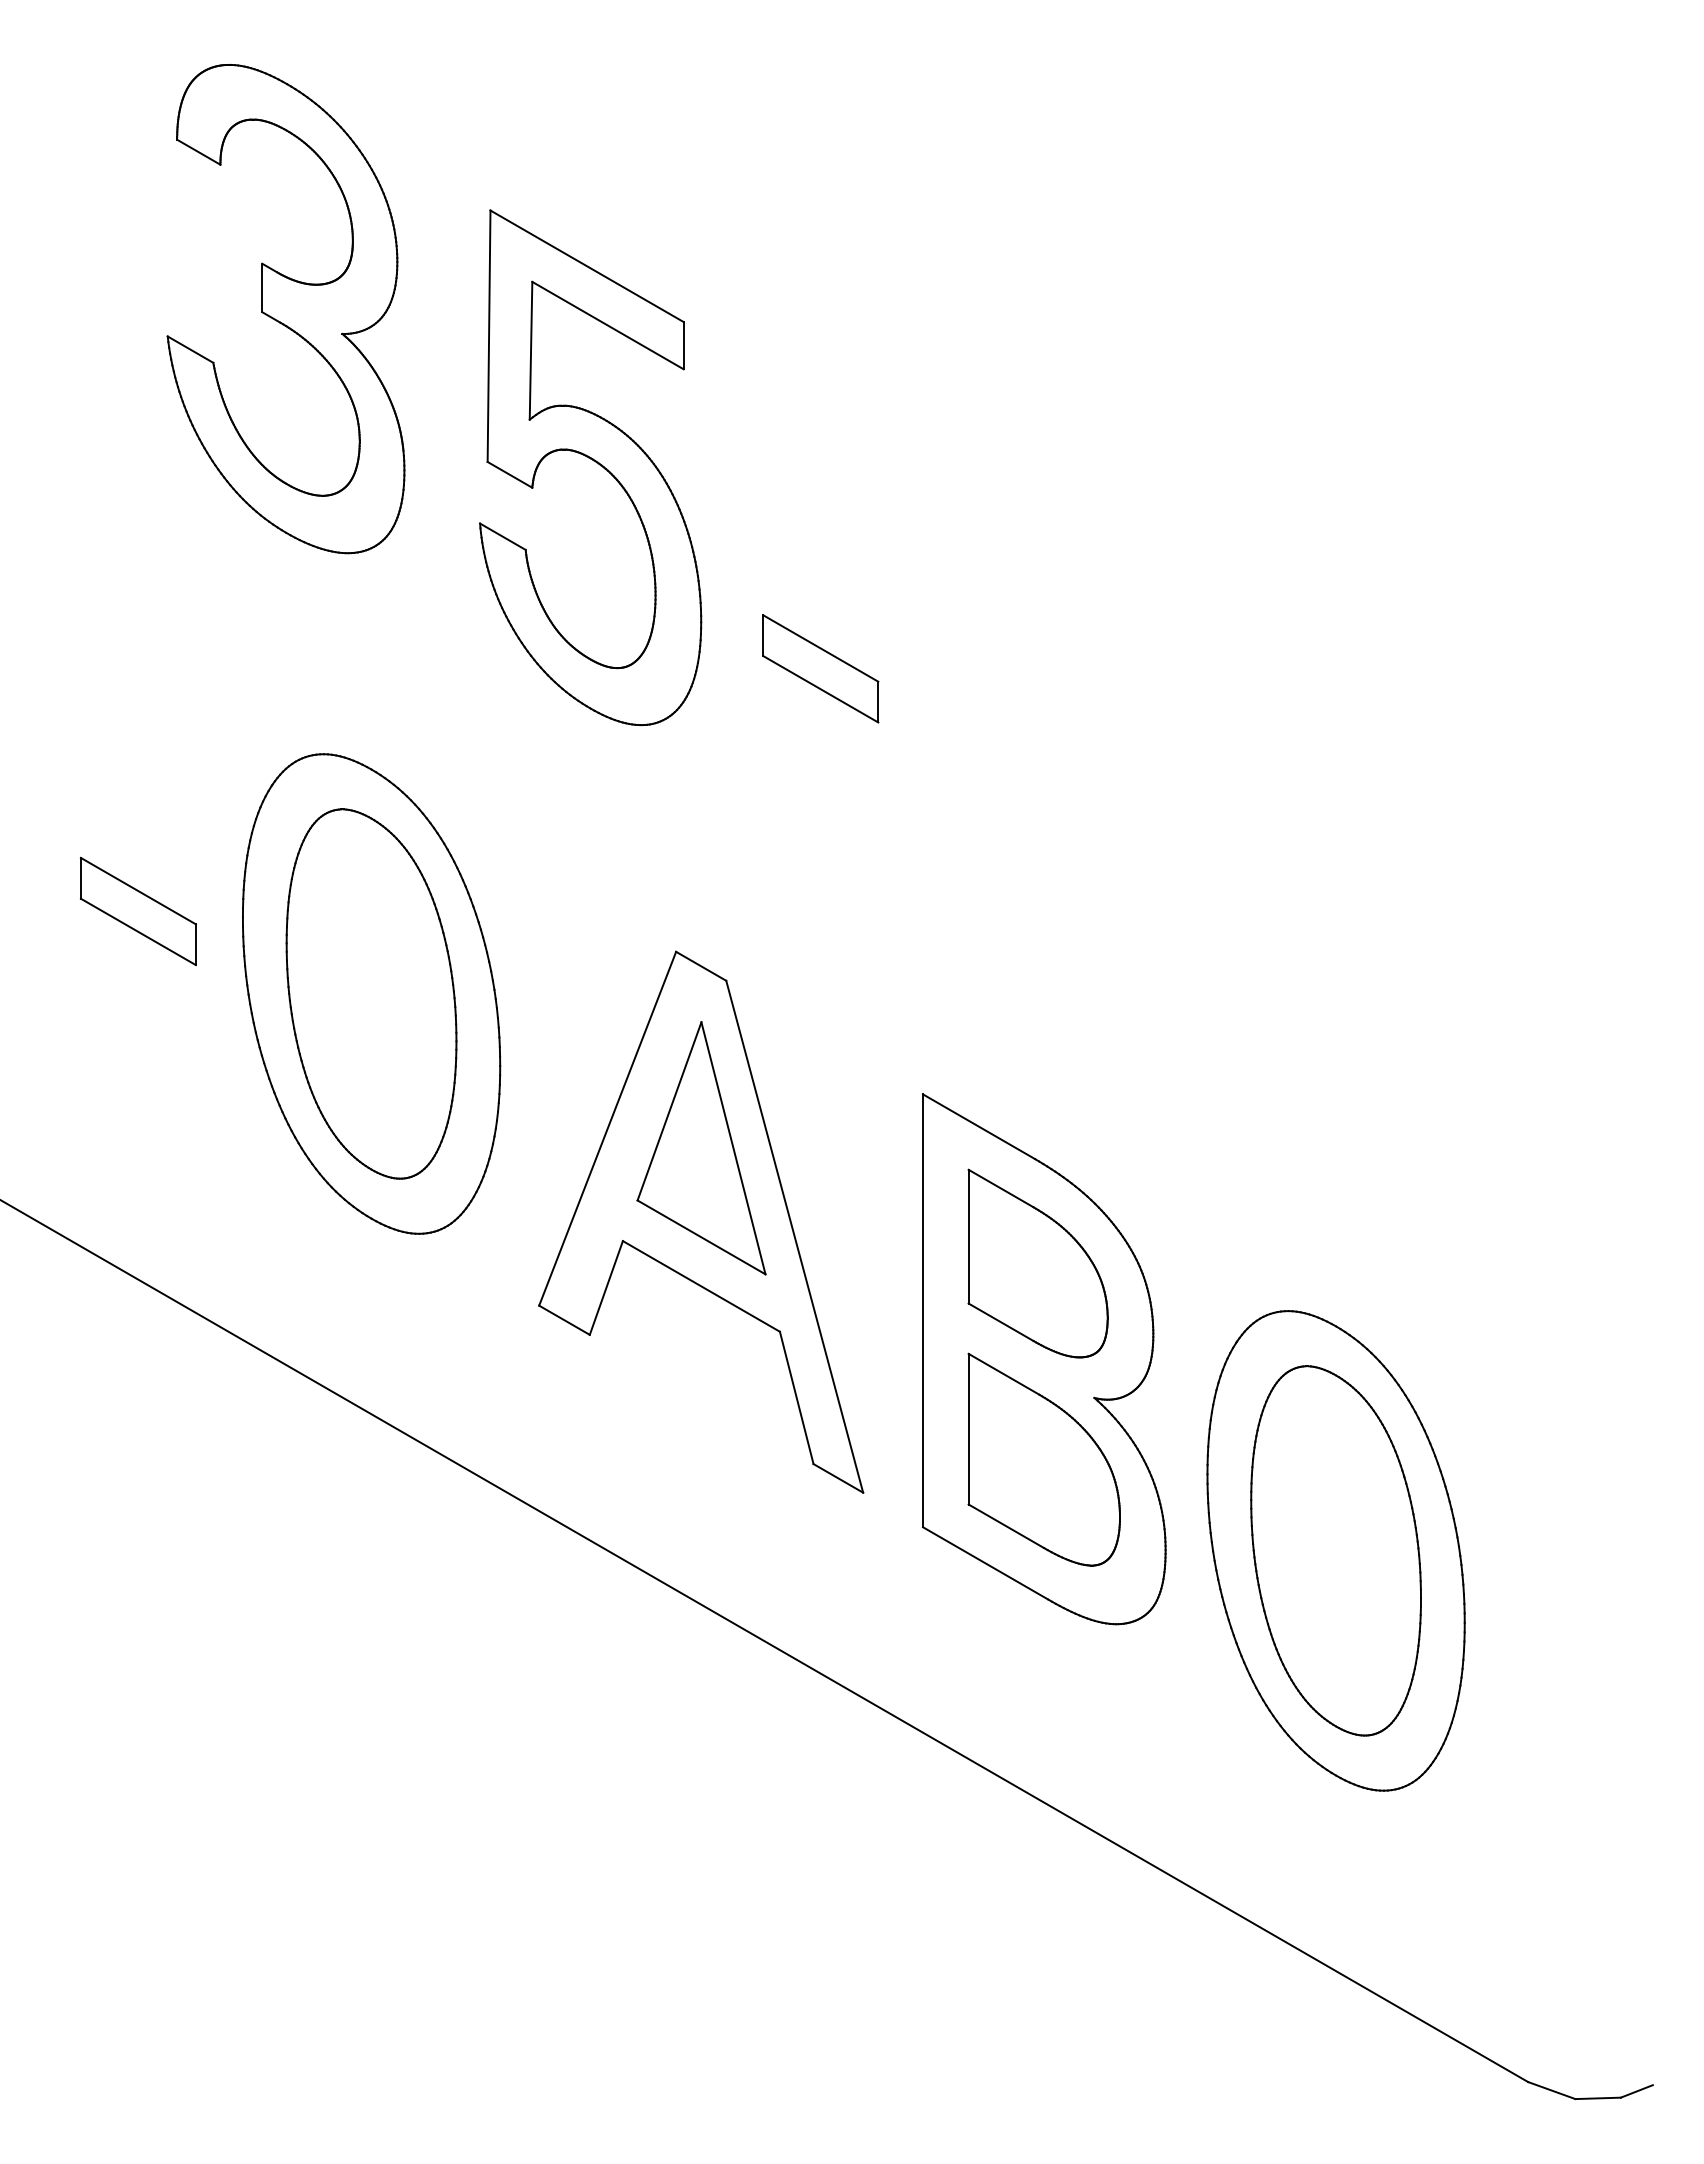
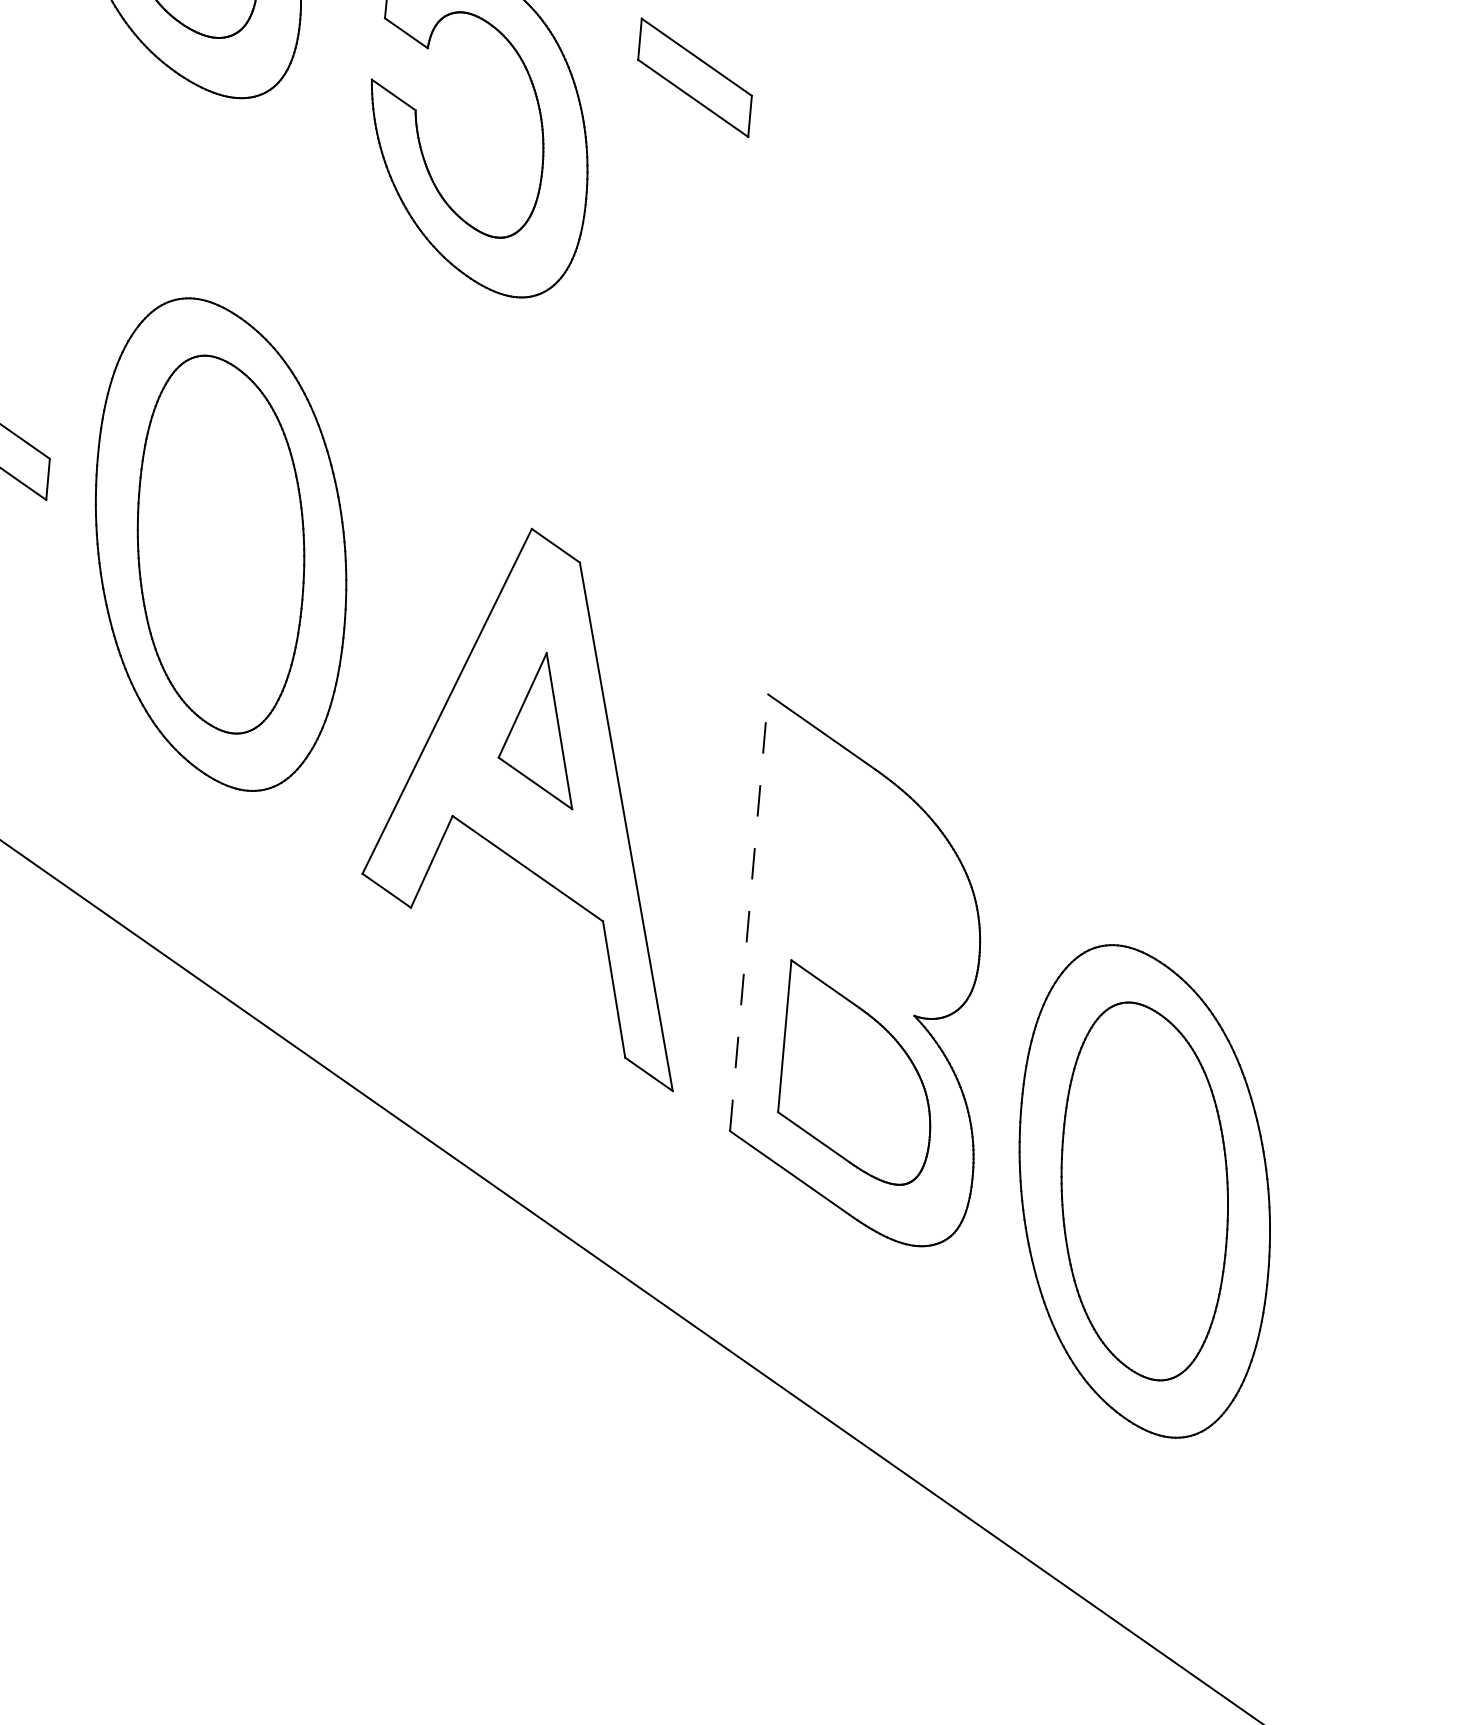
part: (820, 668) -> (694, 77), moved
part: (701, 1148) -> (540, 729), size x0.6
part: (1037, 1263) -> (868, 875), removed
line: (922, 1310) -> (748, 912), solid -> dashed

